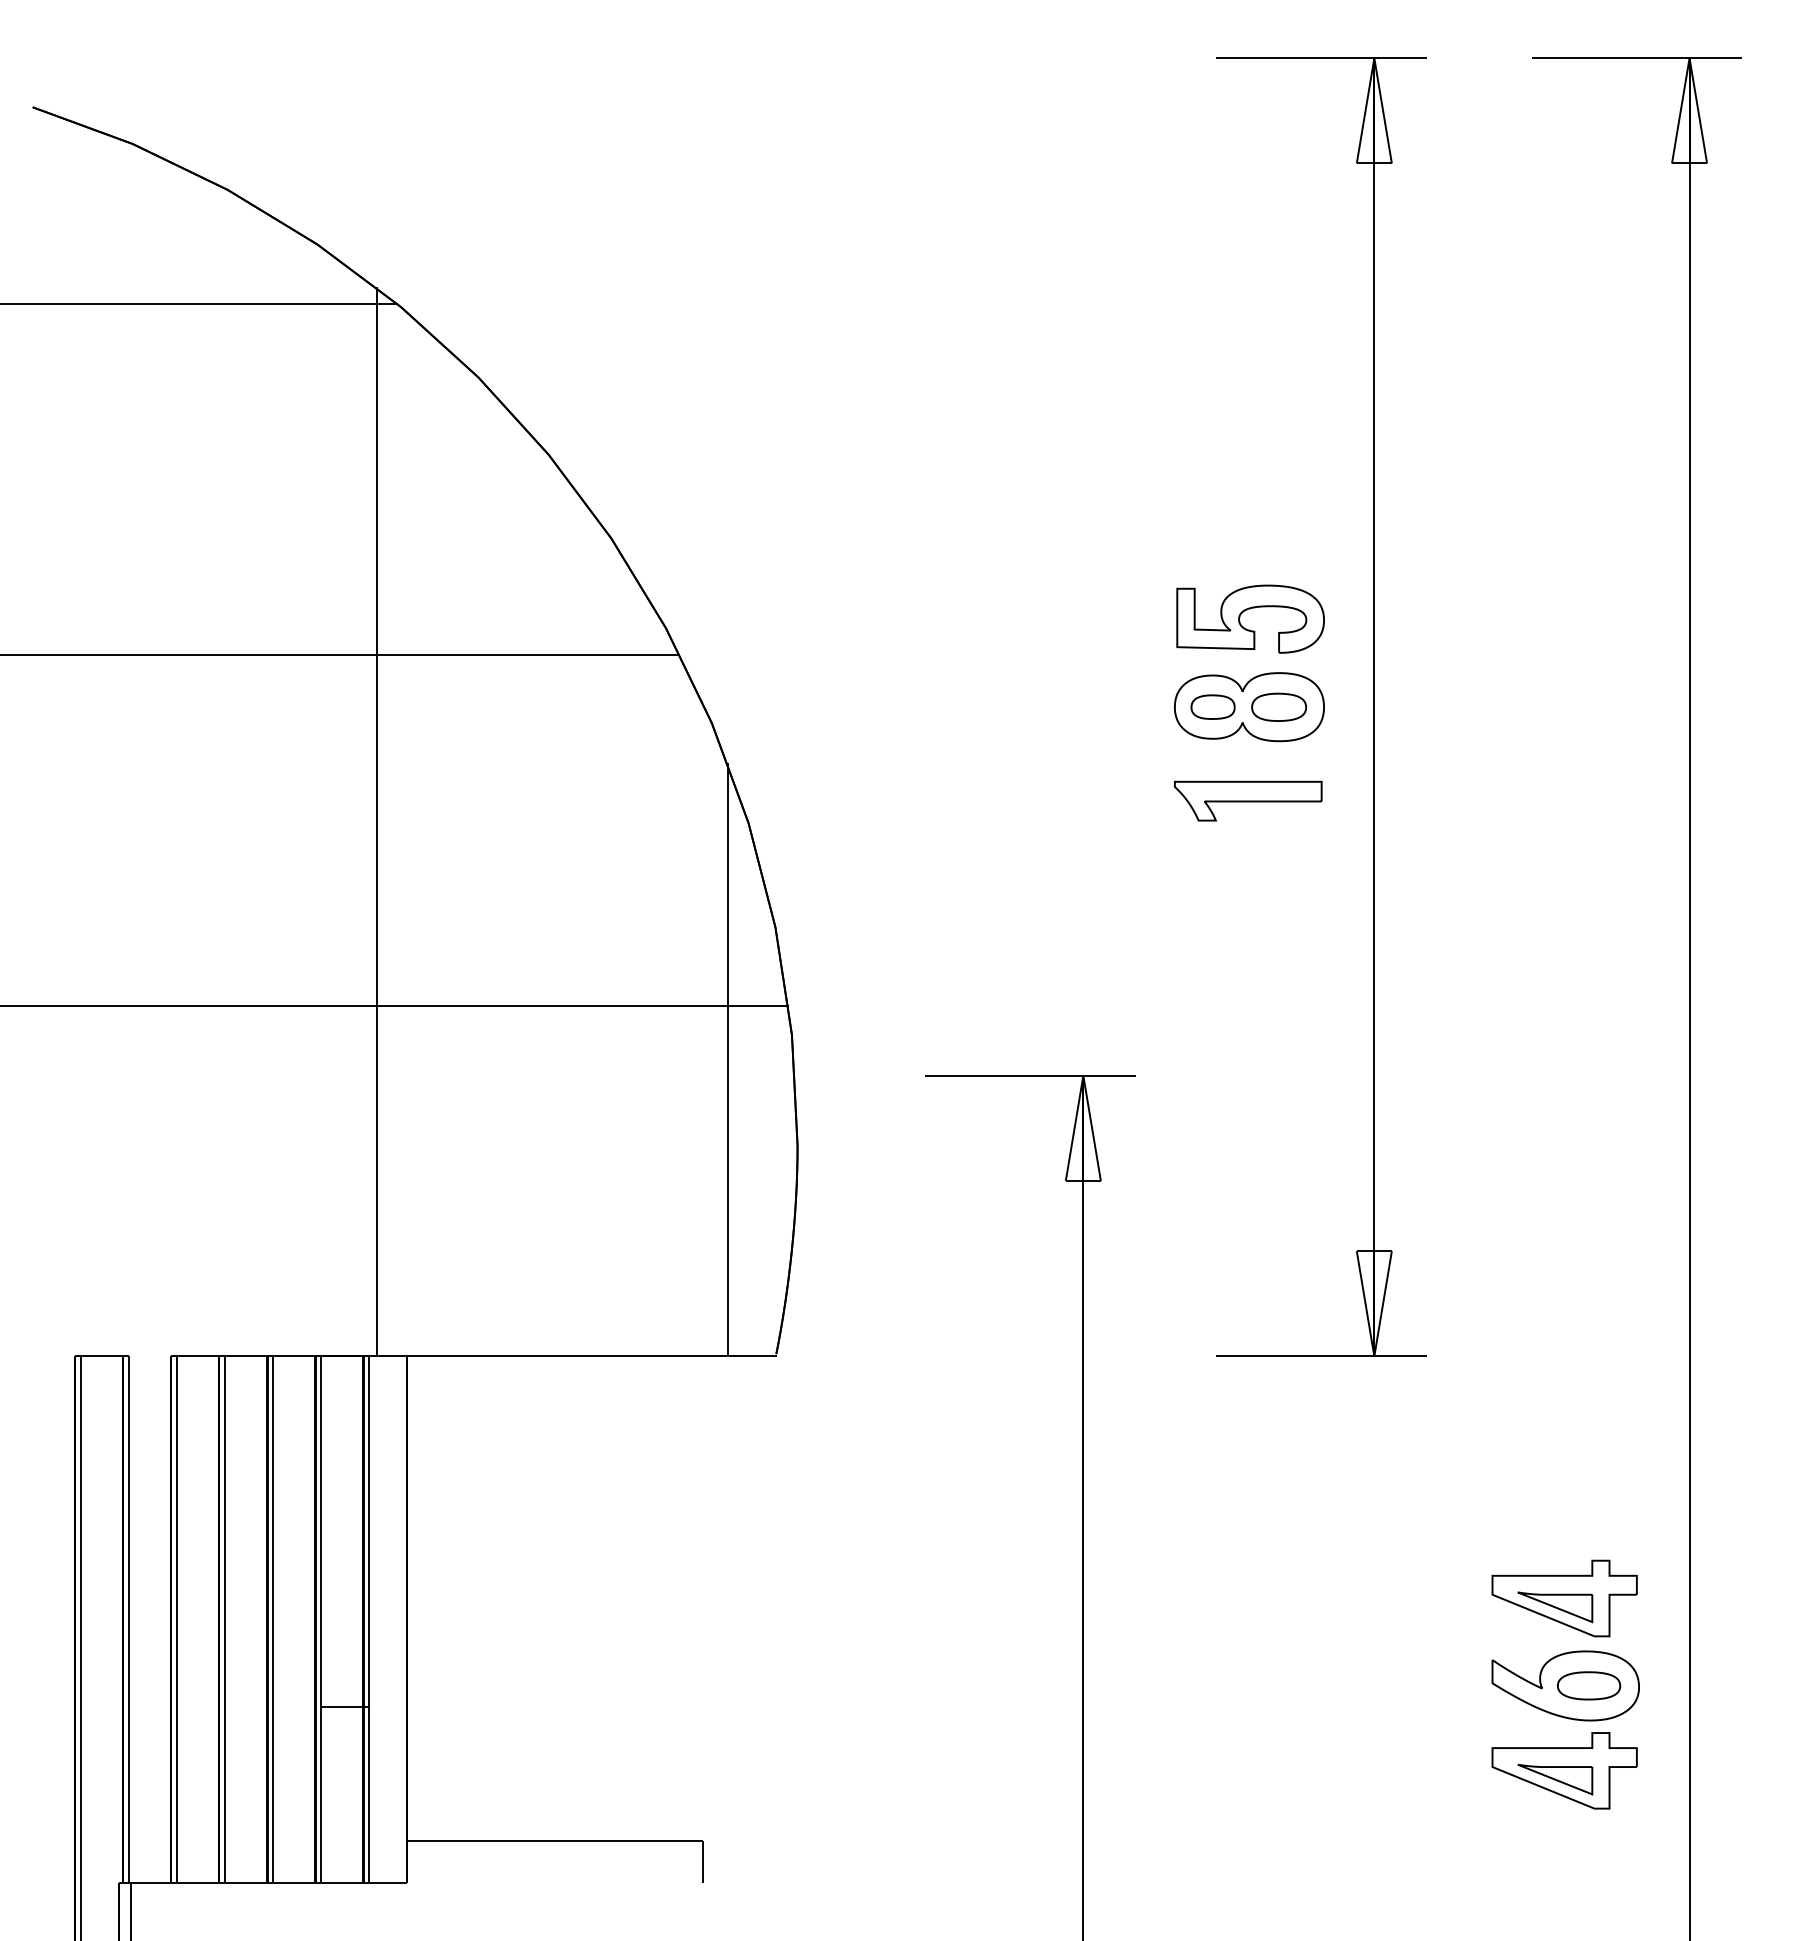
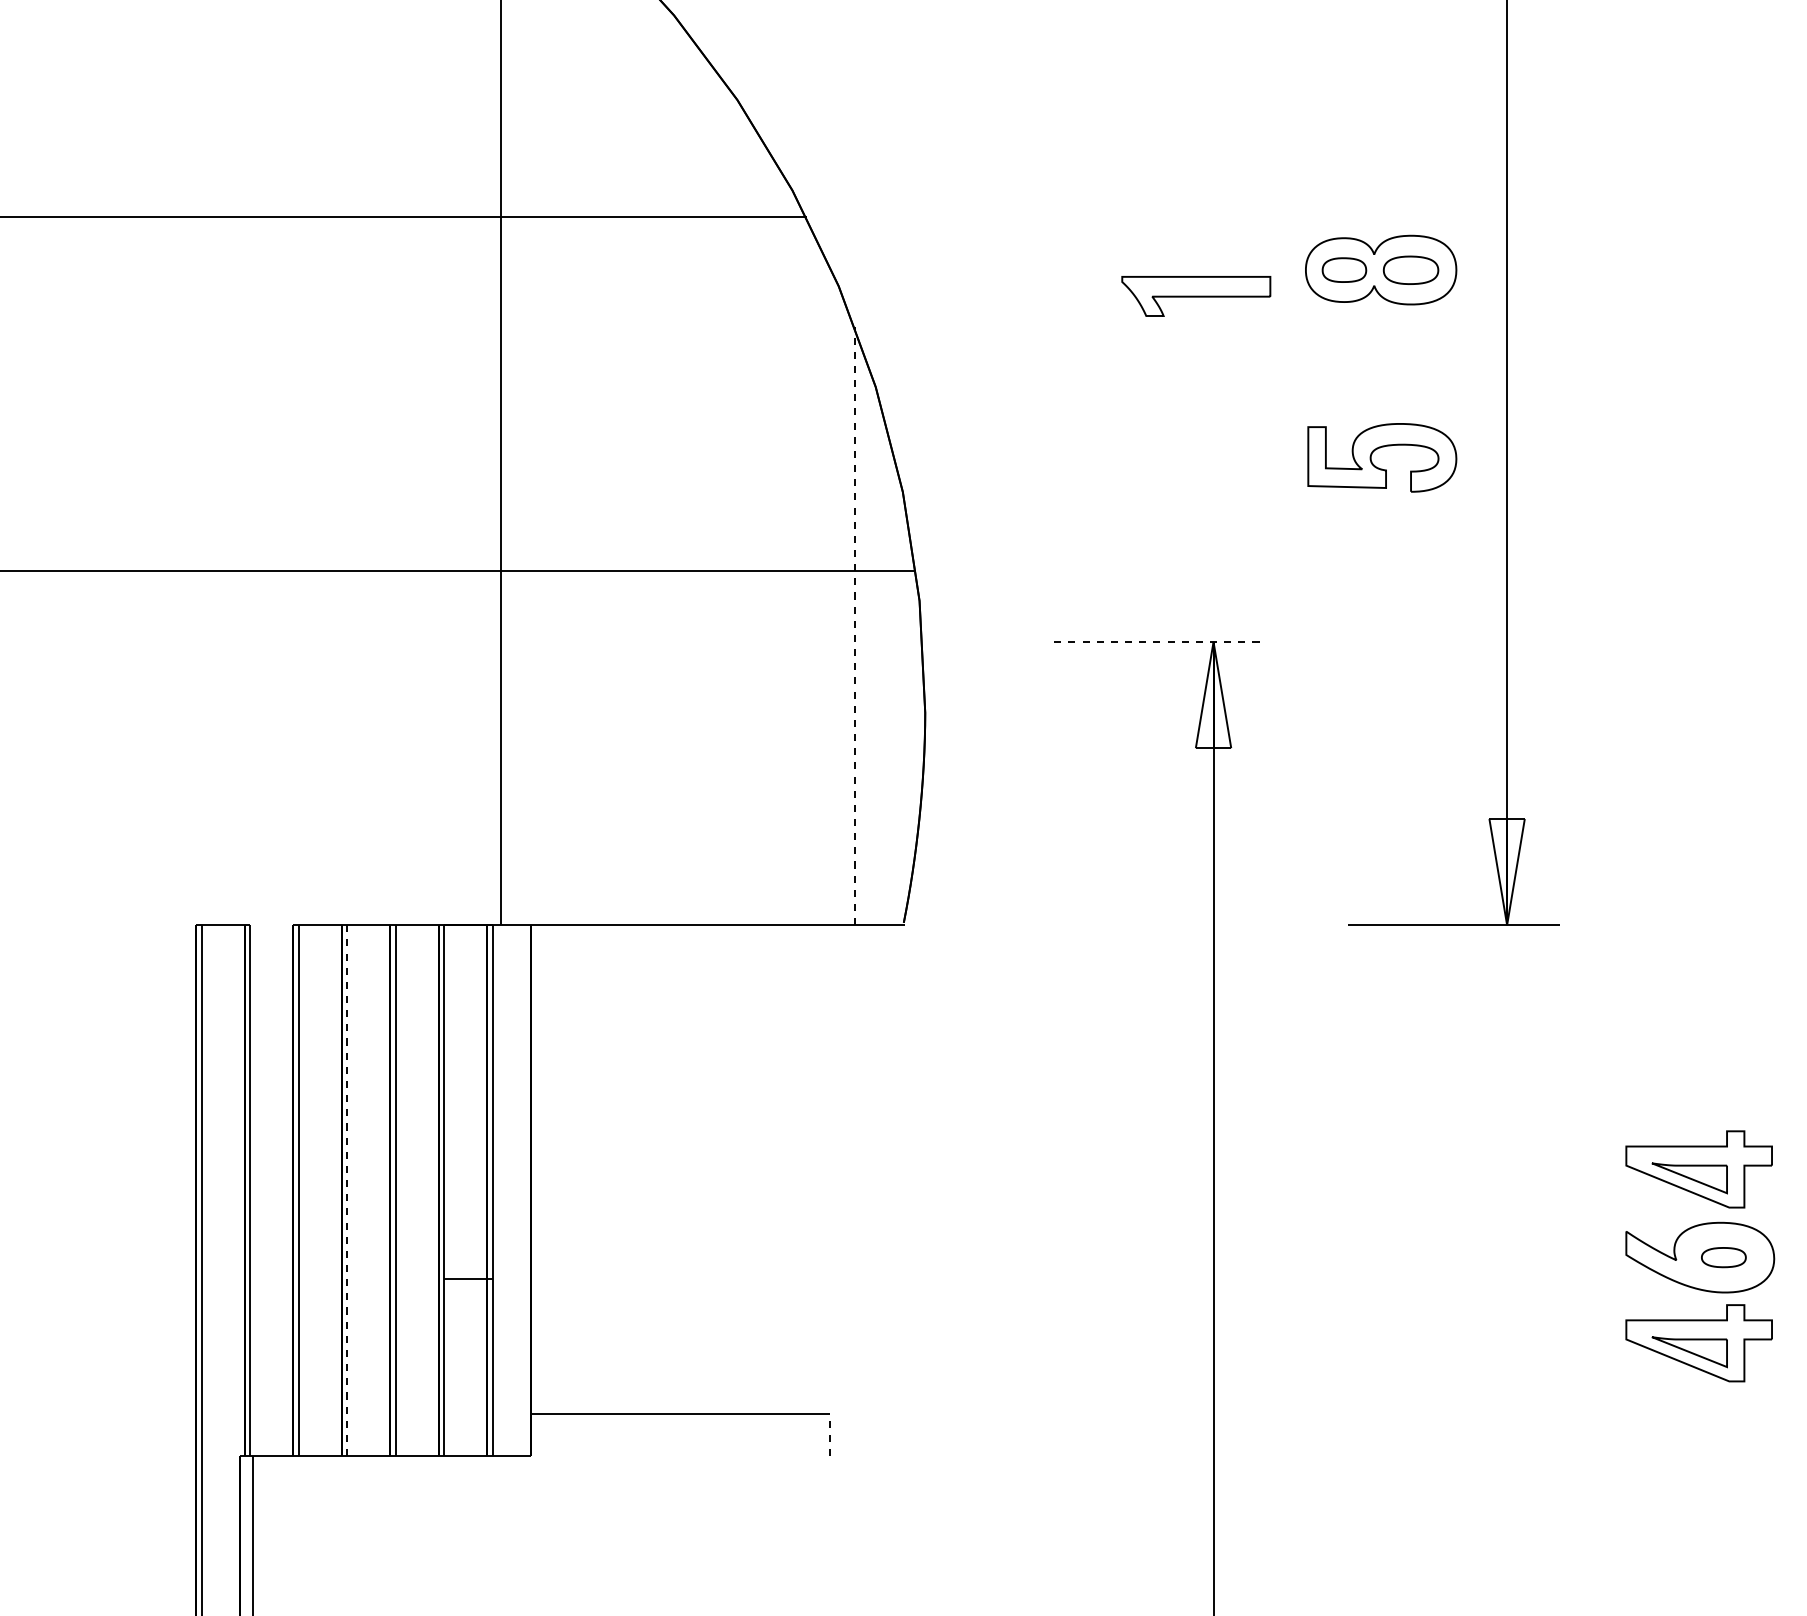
part: (1247, 610) -> (1379, 449), moved
part: (1248, 800) -> (1196, 295), moved
line: (728, 1059) -> (855, 625), solid -> dashed
line: (1031, 1075) -> (1161, 641), solid -> dashed
line: (224, 1620) -> (347, 1191), solid -> dashed
part: (1589, 1685) -> (1724, 1257), size x0.7
line: (702, 1861) -> (829, 1434), solid -> dashed

